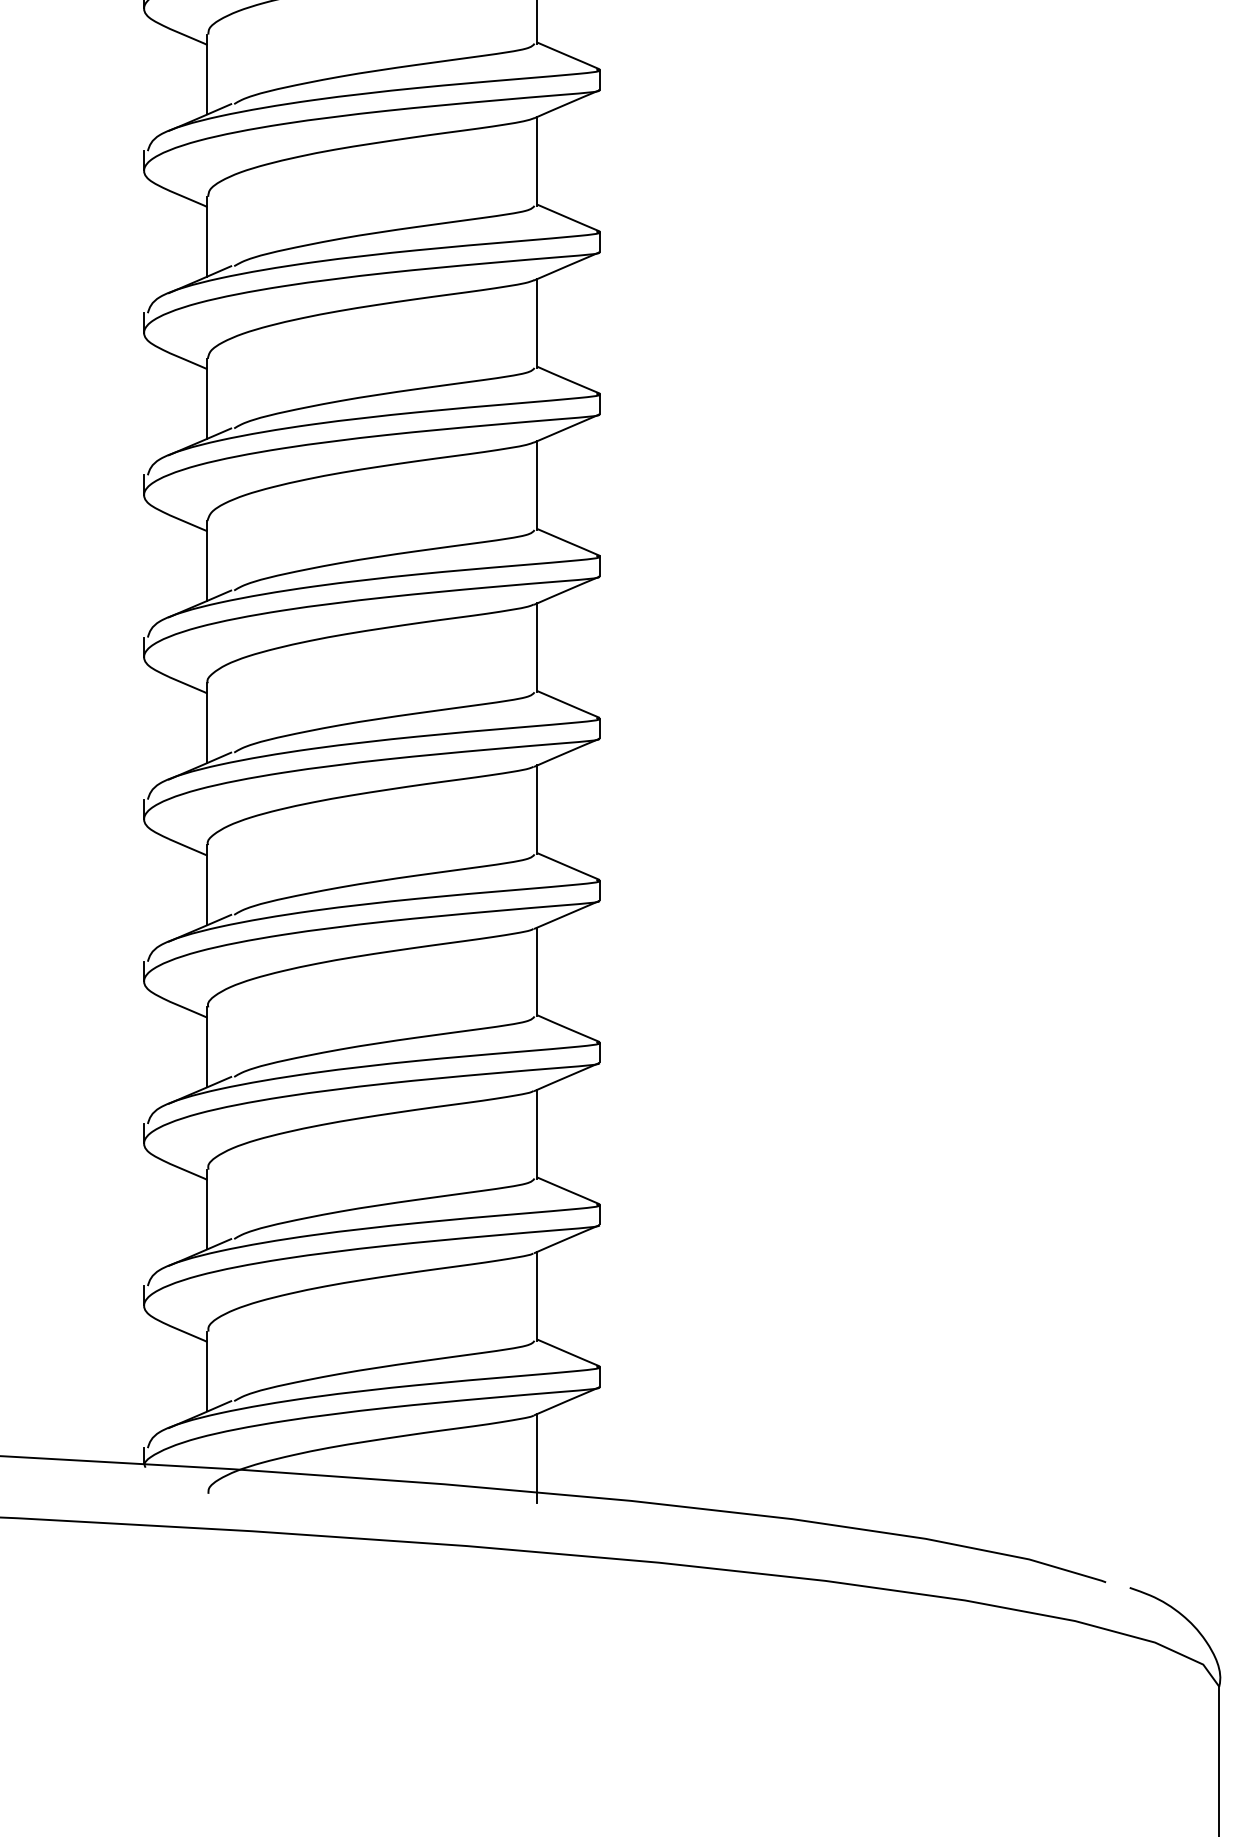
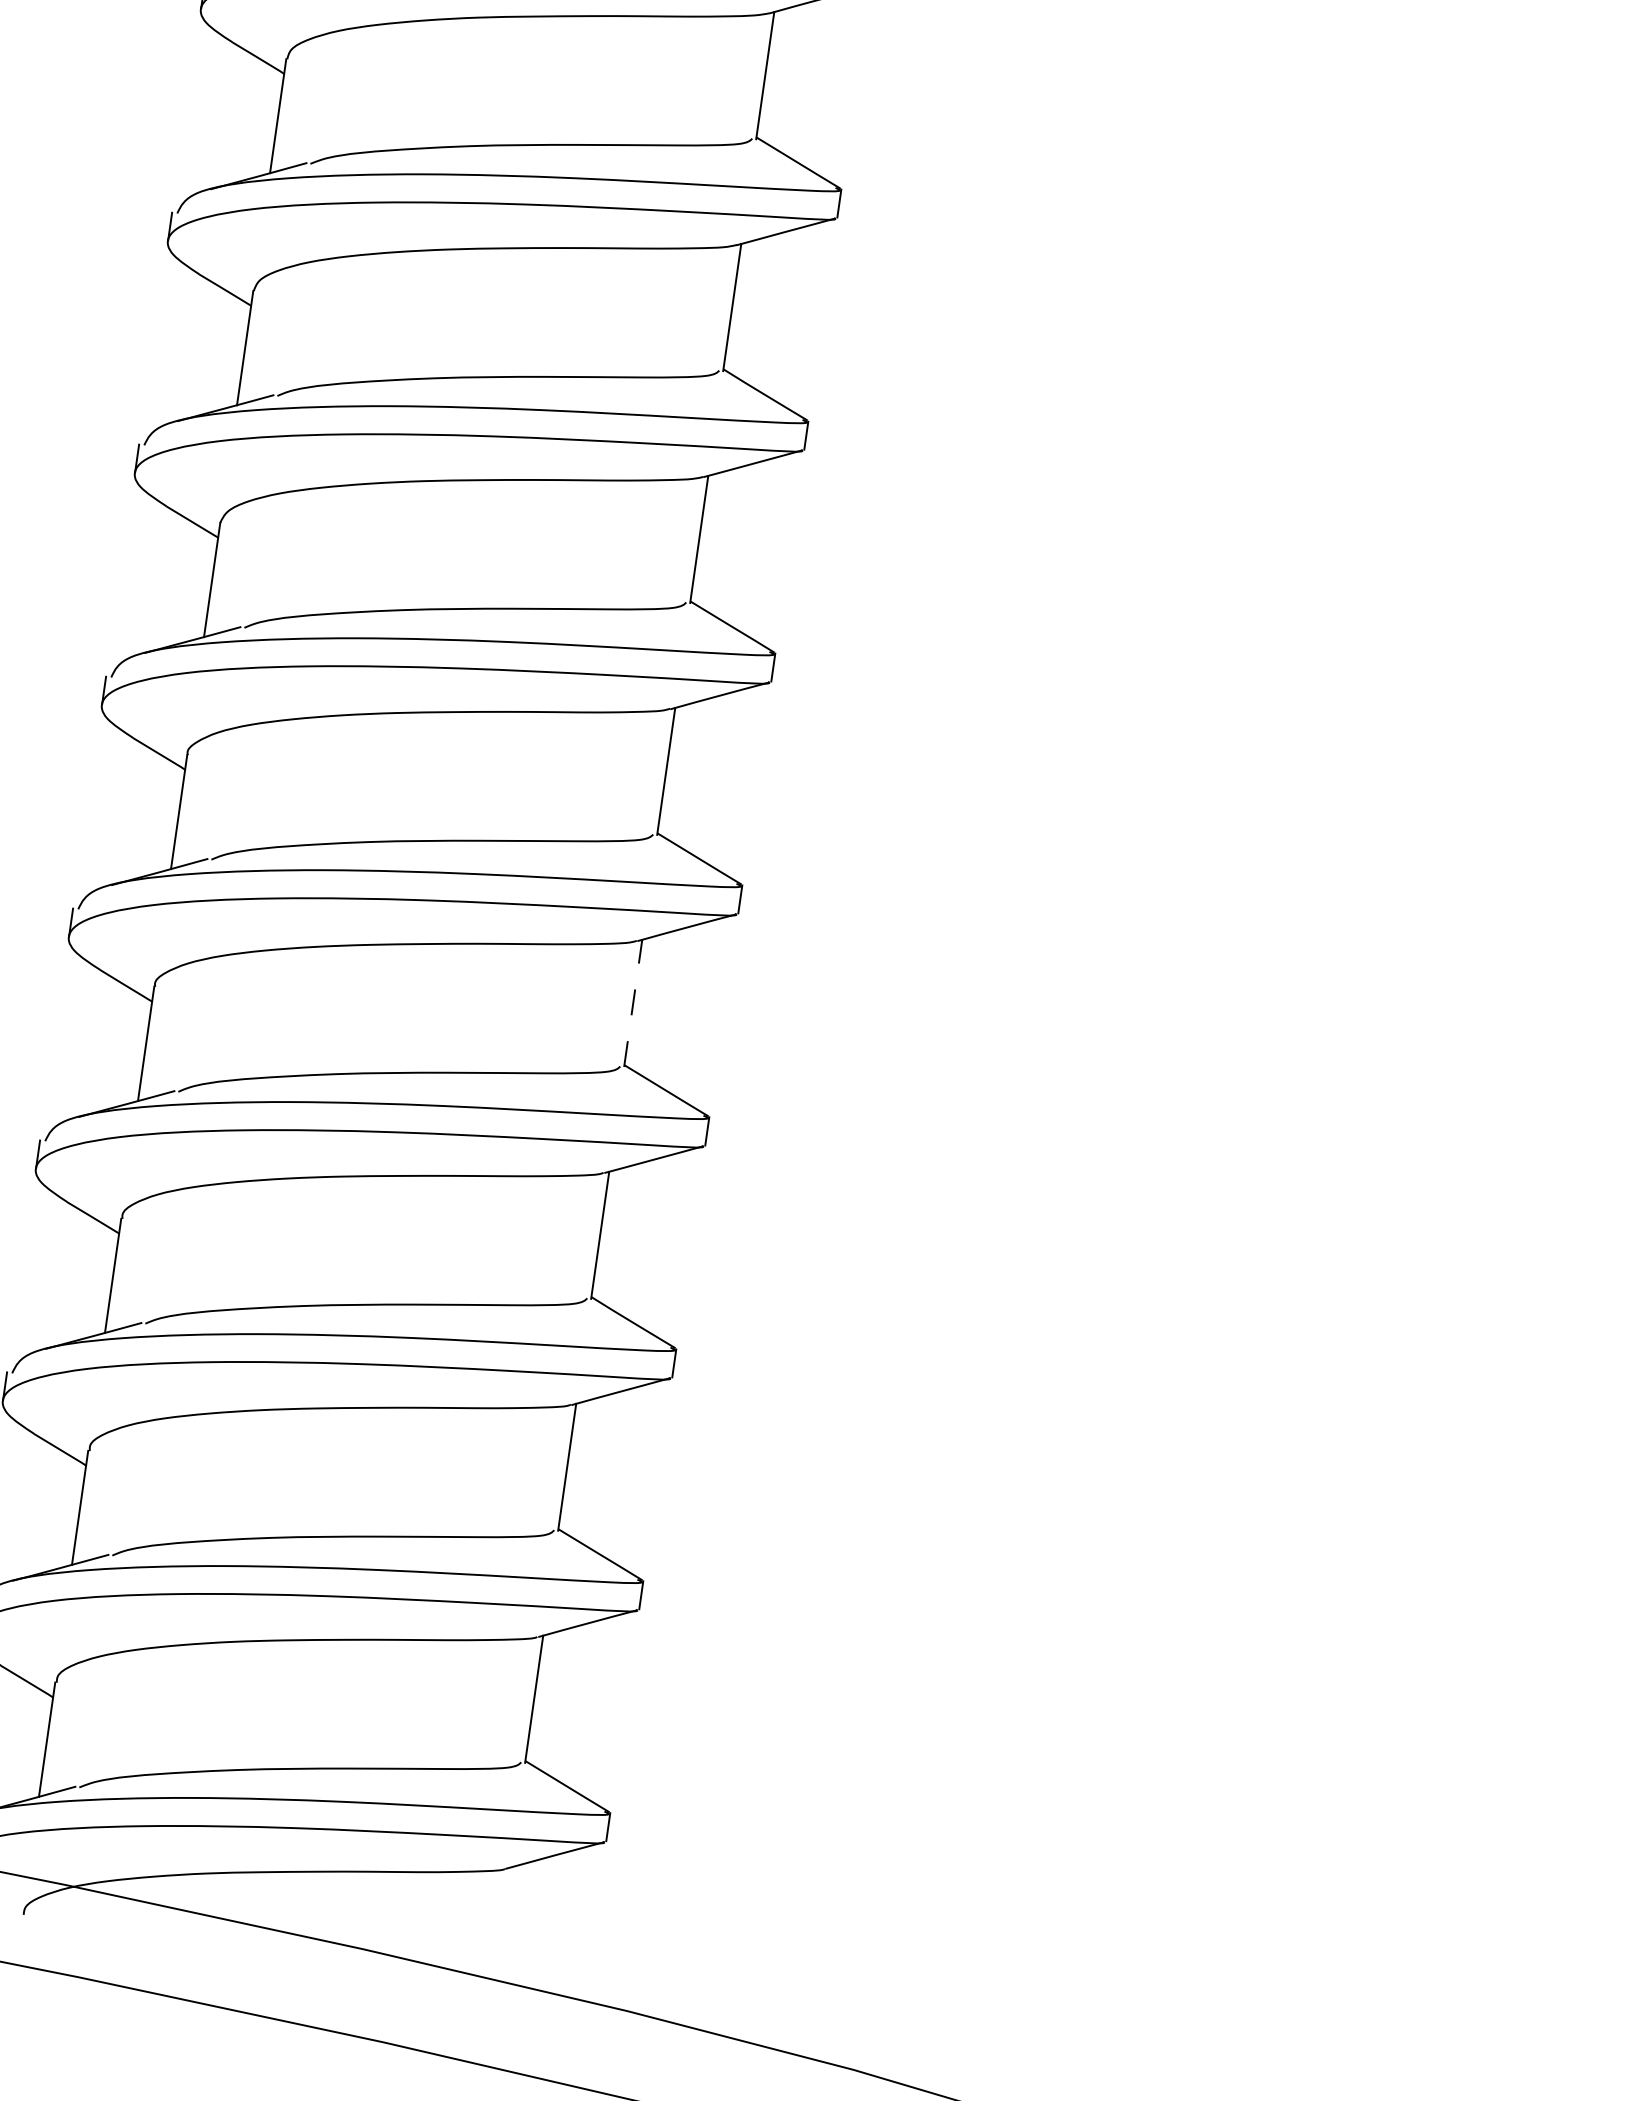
line: (537, 809) -> (633, 1002), solid -> dashed
line: (537, 1457) -> (501, 1929), removed

